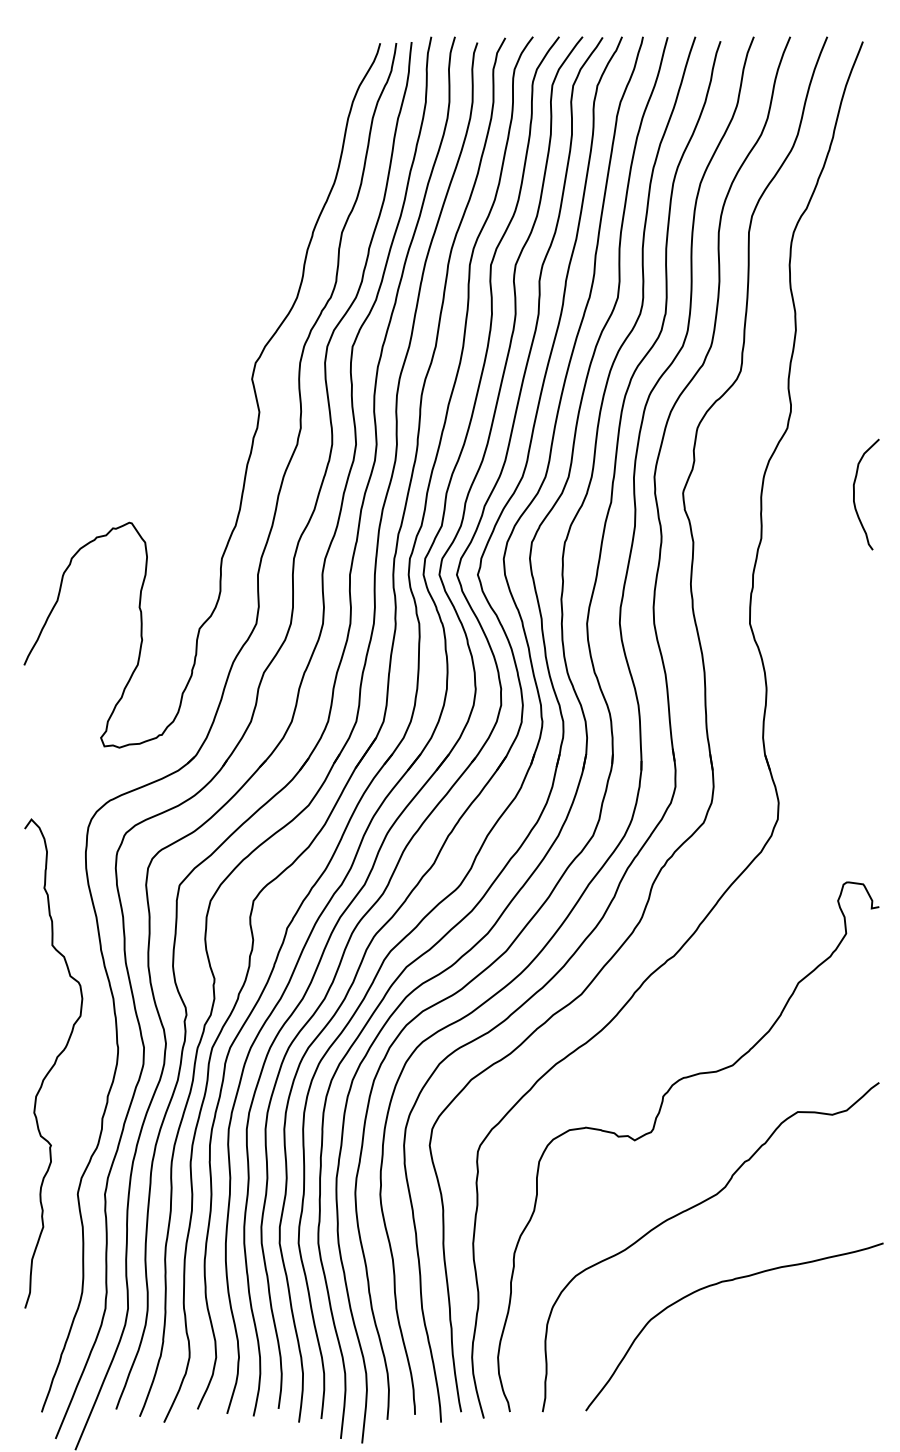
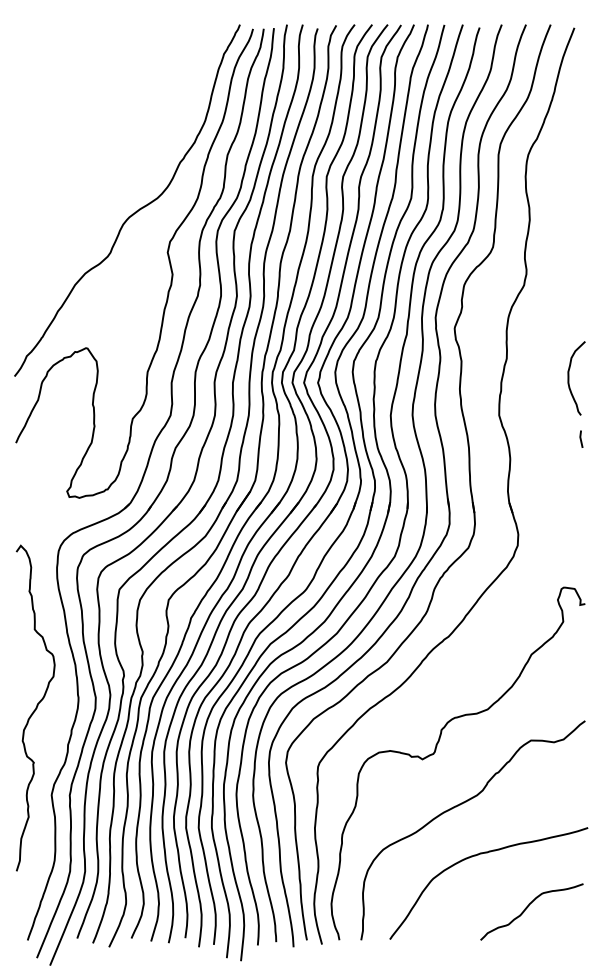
curve: (205, 315) -> (136, 210), added
curve: (855, 494) -> (569, 378), moved
line: (873, 658) -> (581, 438), added
curve: (793, 1362) -> (528, 907), added

